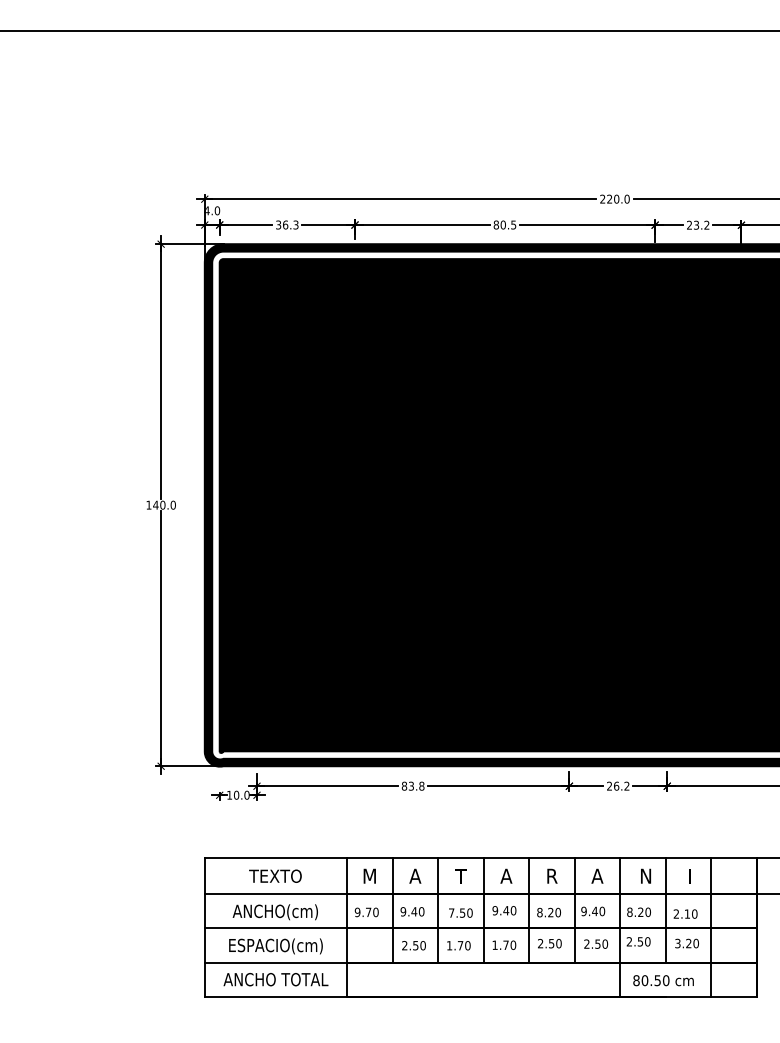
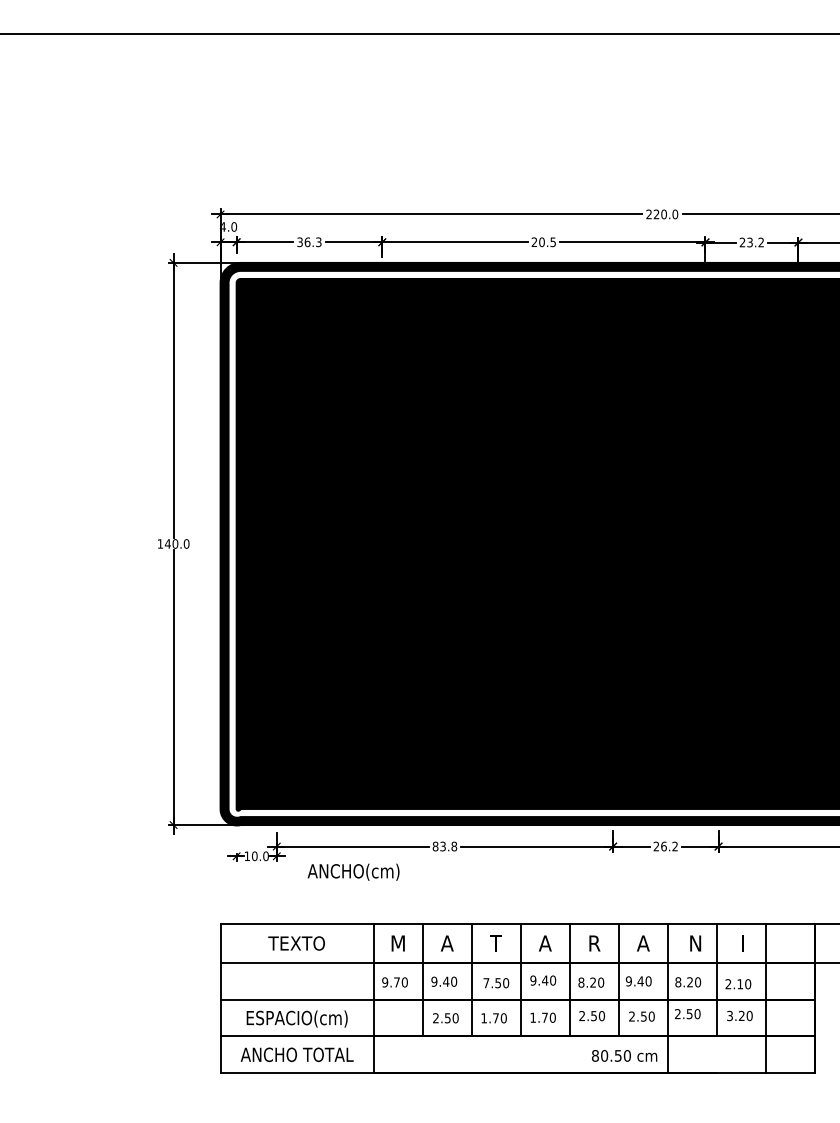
text: (496, 225) -> (534, 242), 80.5 -> 20.5
text: (275, 911) -> (353, 871), moved
text: (663, 980) -> (624, 1055), moved

